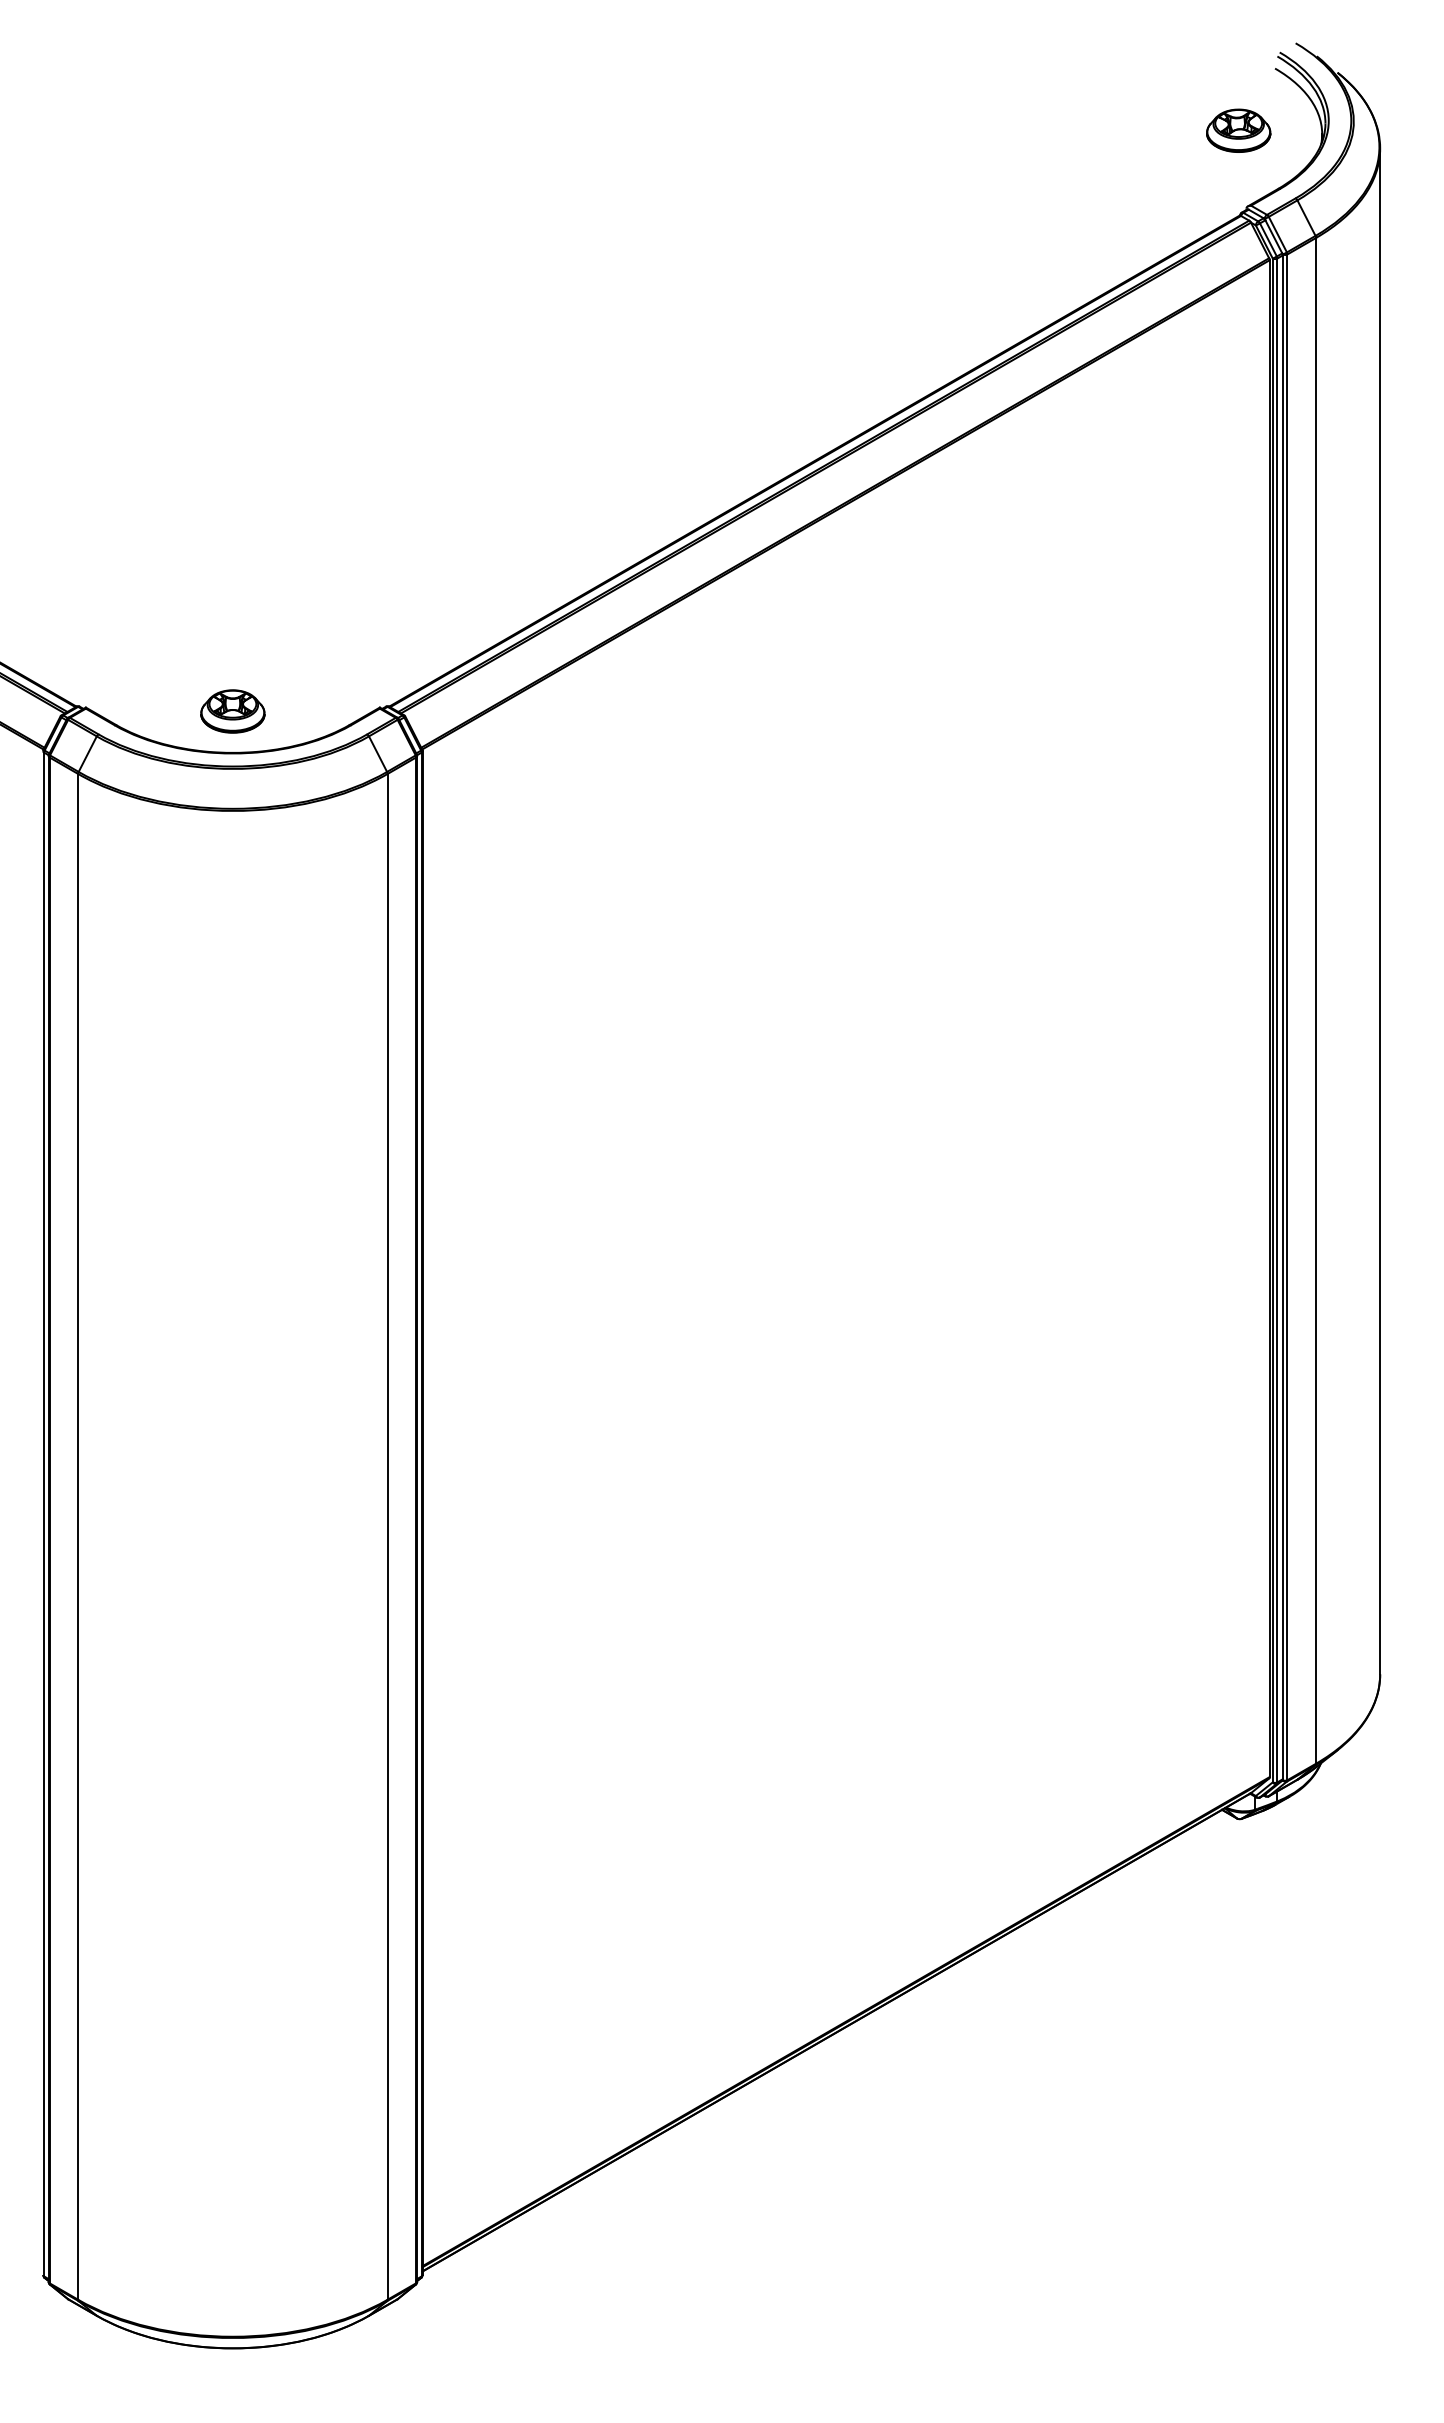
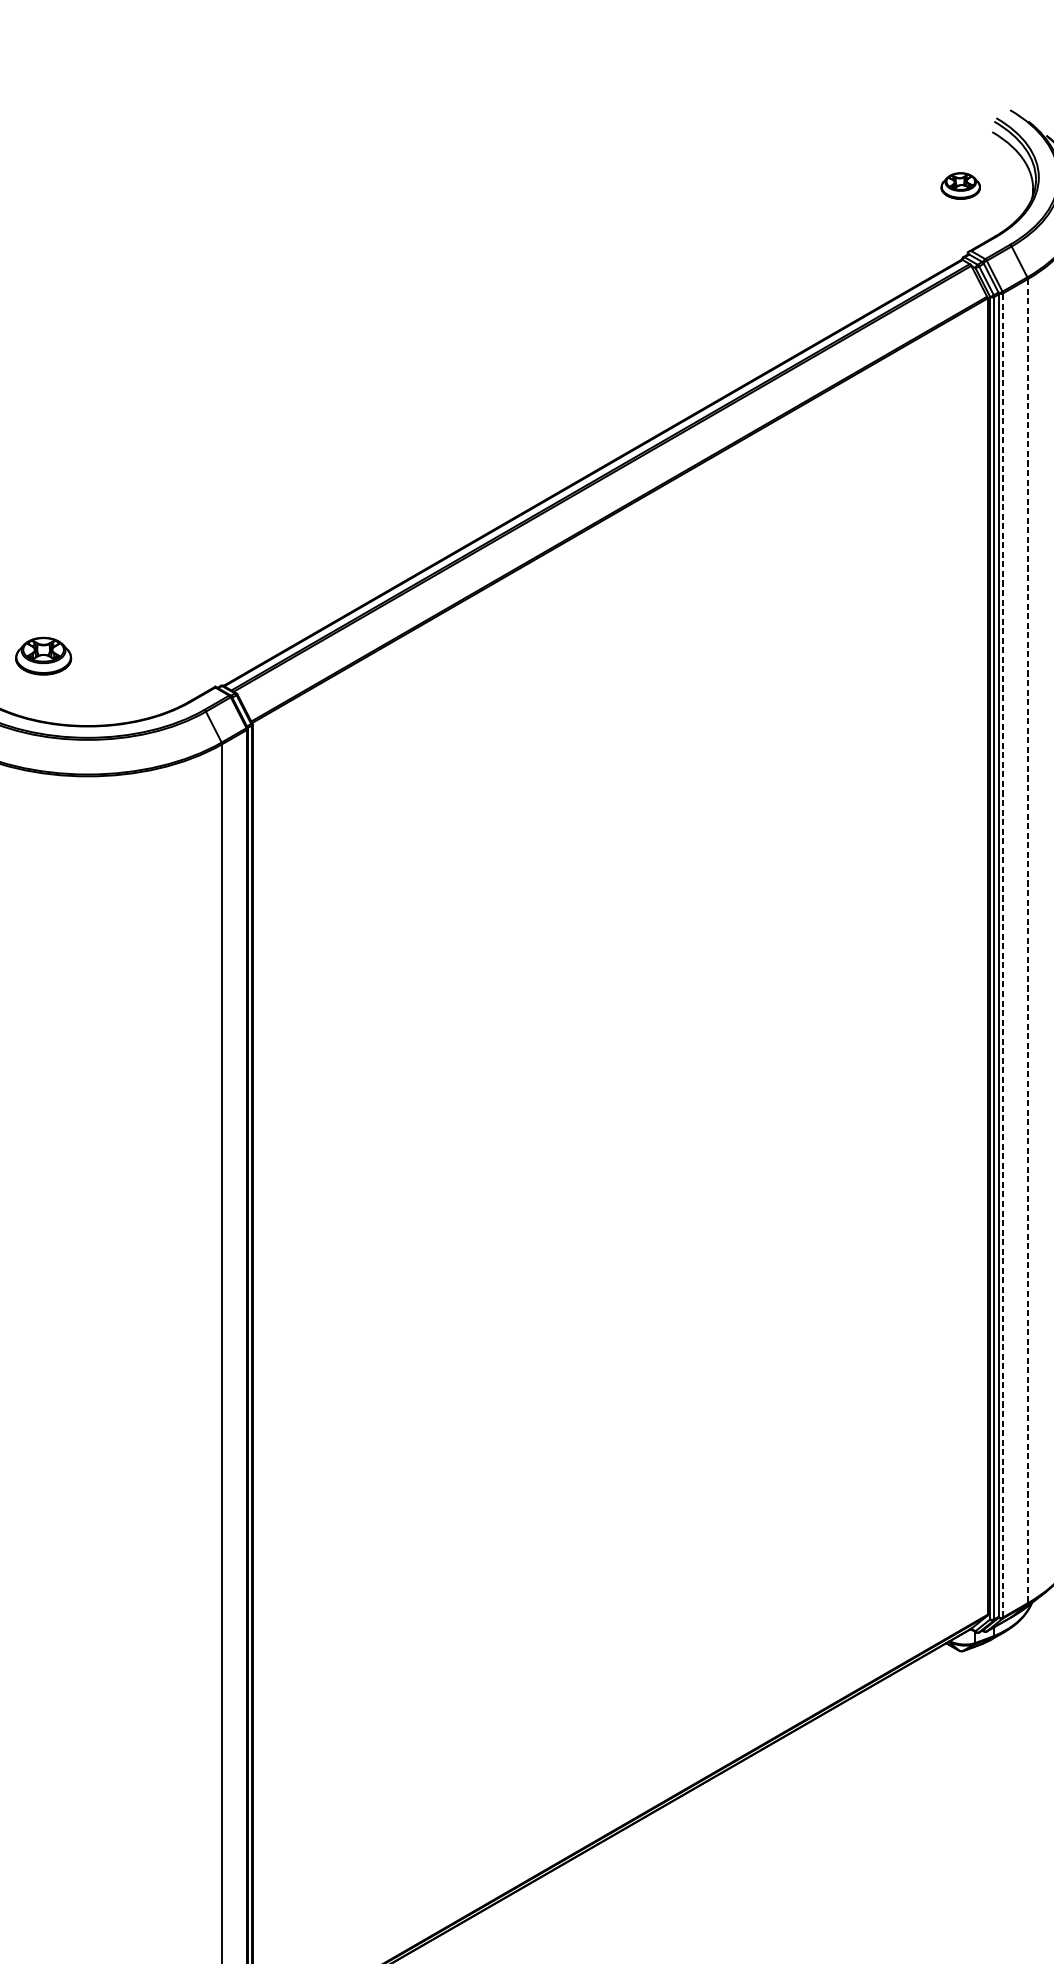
part: (1238, 130) -> (960, 185), size x0.7
part: (232, 711) -> (43, 656), moved
line: (1316, 1000) -> (1028, 940), solid -> dashed
line: (1287, 1017) -> (1003, 955), solid -> dashed

